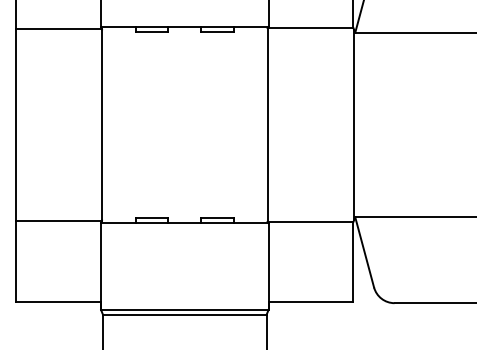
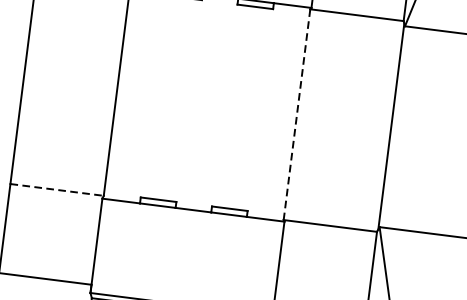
line: (267, 124) -> (296, 114), solid -> dashed
line: (59, 220) -> (57, 189), solid -> dashed

